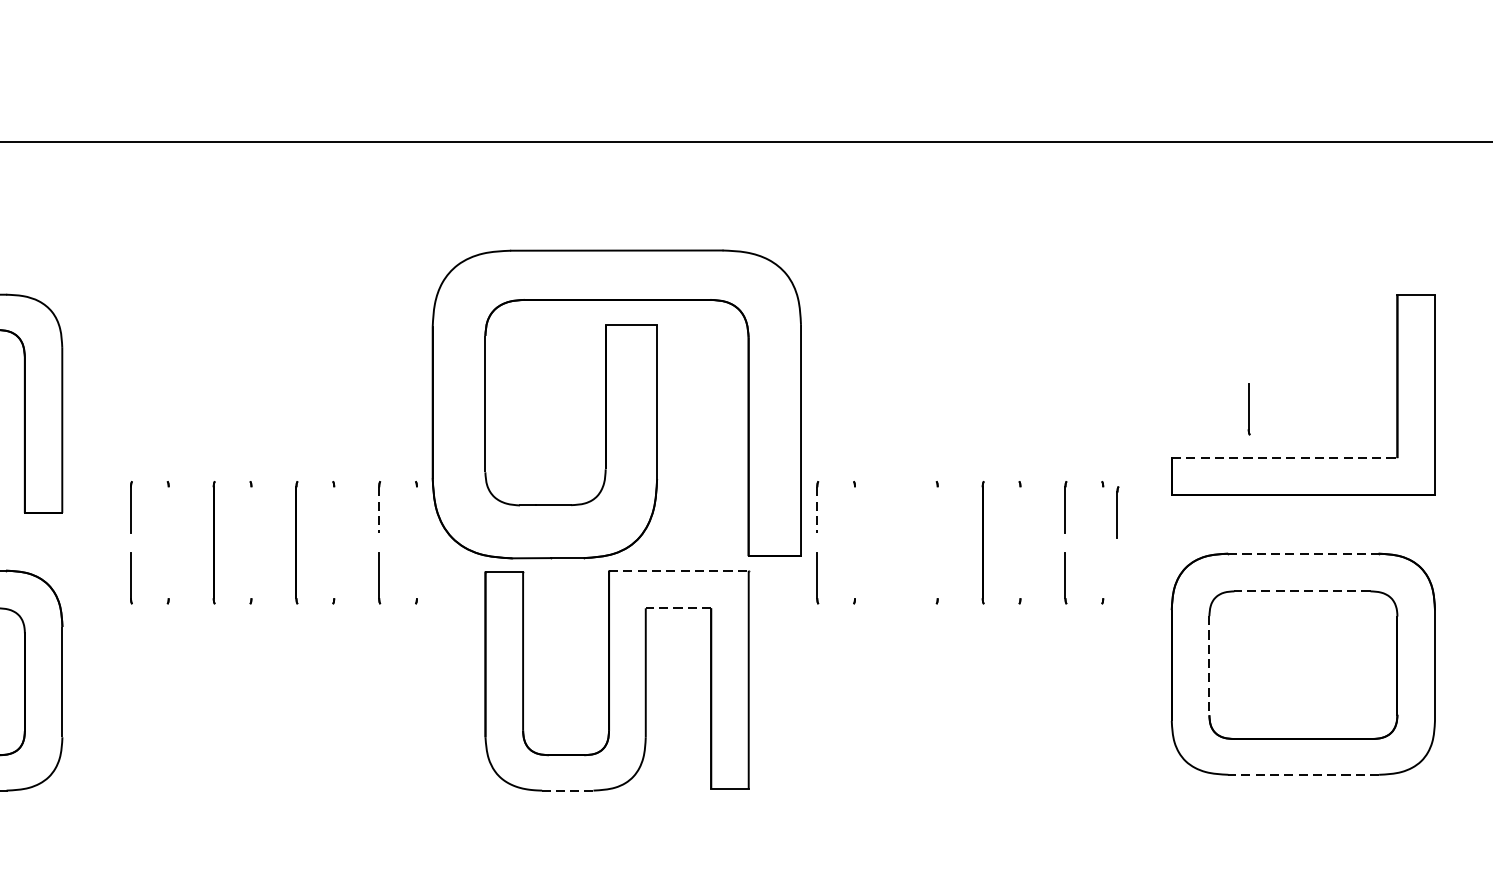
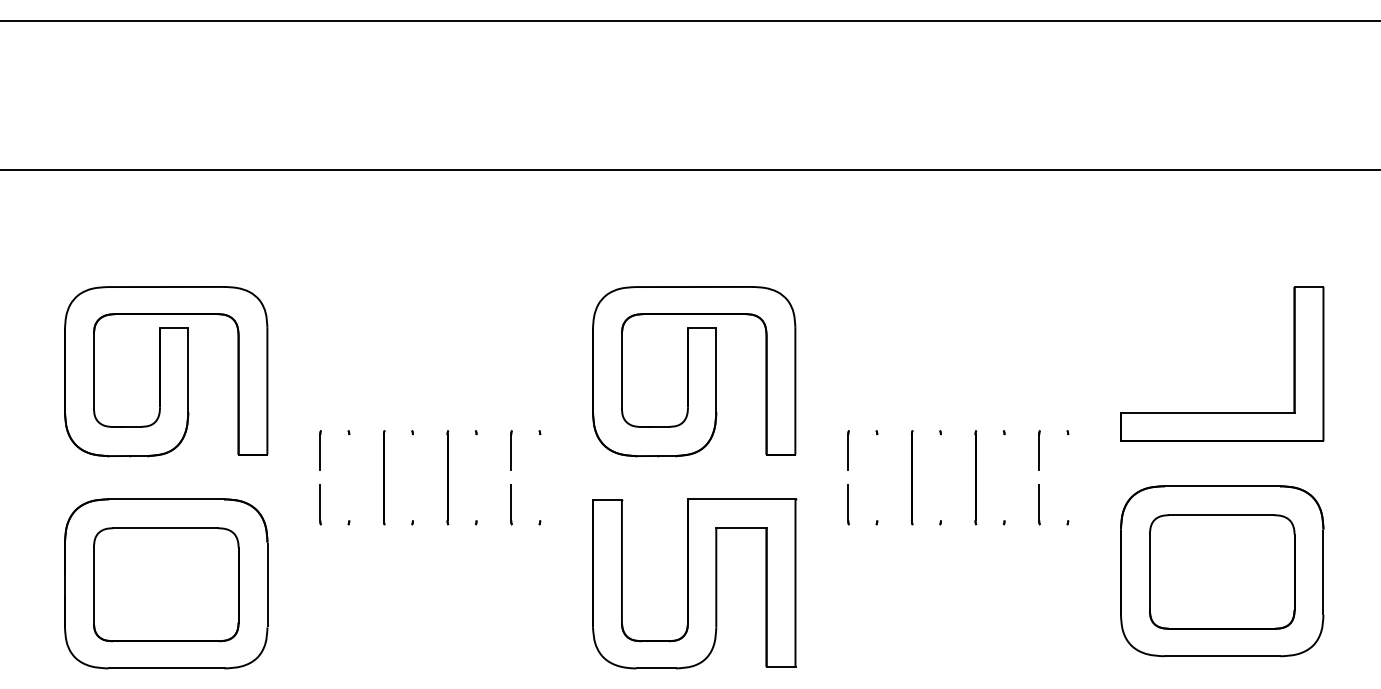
part: (617, 404) -> (694, 371), size x0.71
line: (1249, 408) -> (1180, 374), removed
line: (1284, 457) -> (1207, 412), dashed -> solid
line: (379, 509) -> (511, 452), dashed -> solid
line: (817, 509) -> (848, 452), dashed -> solid
line: (1117, 512) -> (1079, 454), removed
part: (899, 542) -> (911, 477), added
line: (1303, 554) -> (1222, 486), dashed -> solid
line: (678, 570) -> (741, 499), dashed -> solid
line: (1302, 591) -> (1221, 515), dashed -> solid
line: (677, 608) -> (740, 528), dashed -> solid
line: (1208, 665) -> (1149, 572), dashed -> solid
line: (1303, 775) -> (1222, 656), dashed -> solid
line: (568, 790) -> (656, 668), dashed -> solid

